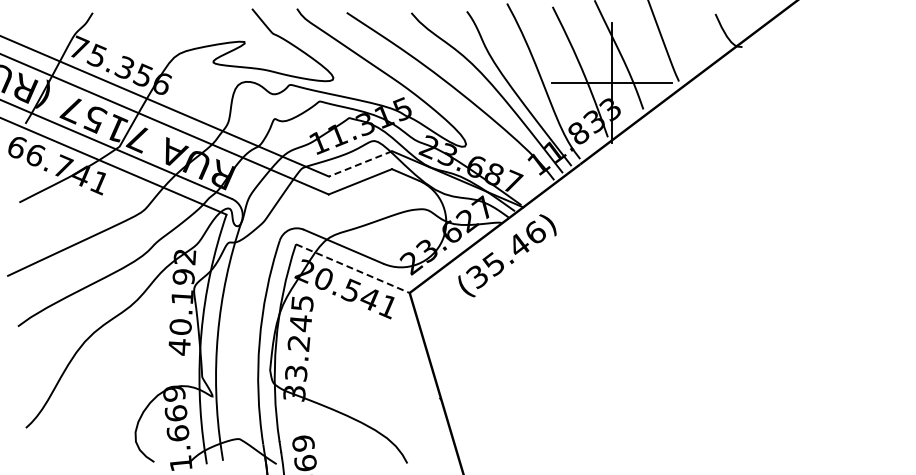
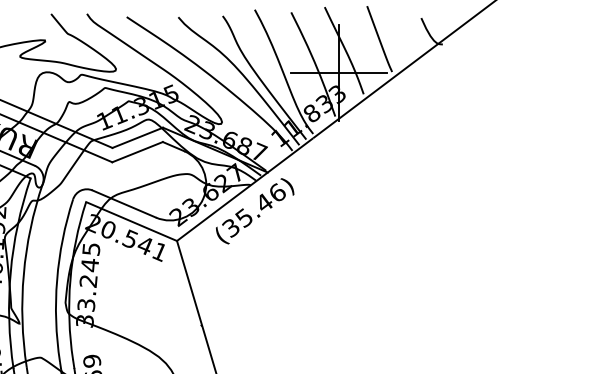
line: (360, 164) -> (137, 138), dashed -> solid
line: (352, 268) -> (131, 221), dashed -> solid

